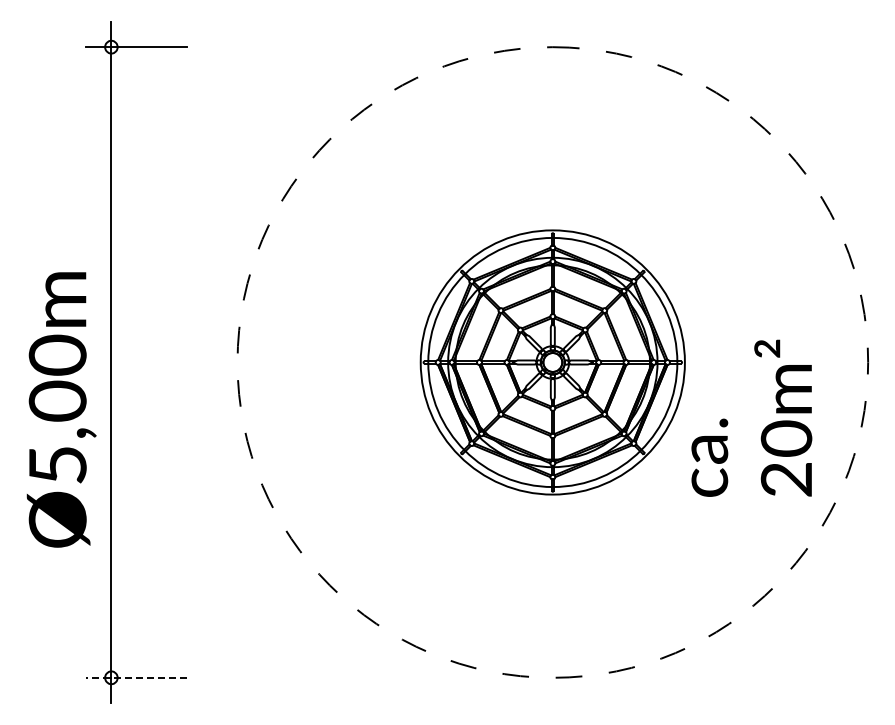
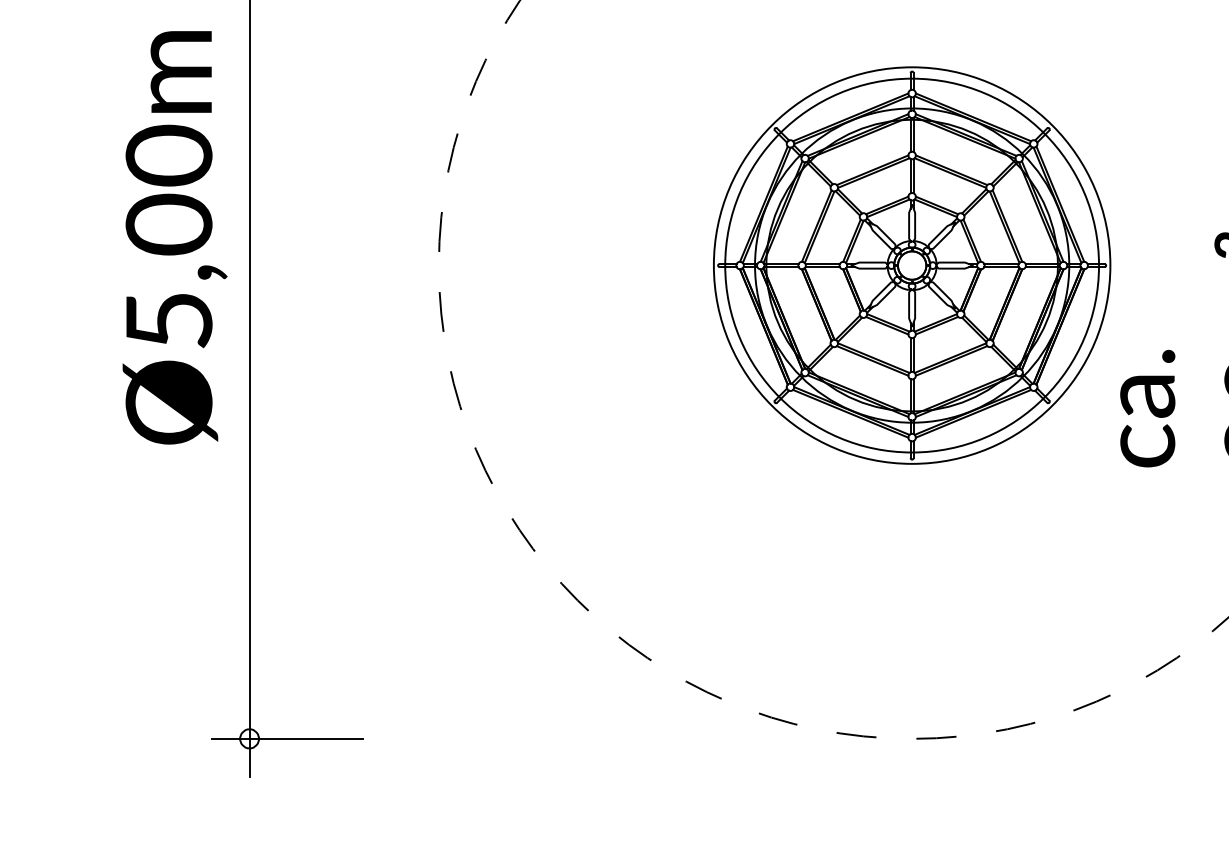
text: (61, 409) -> (174, 237), moved
line: (136, 677) -> (287, 738), dashed -> solid

